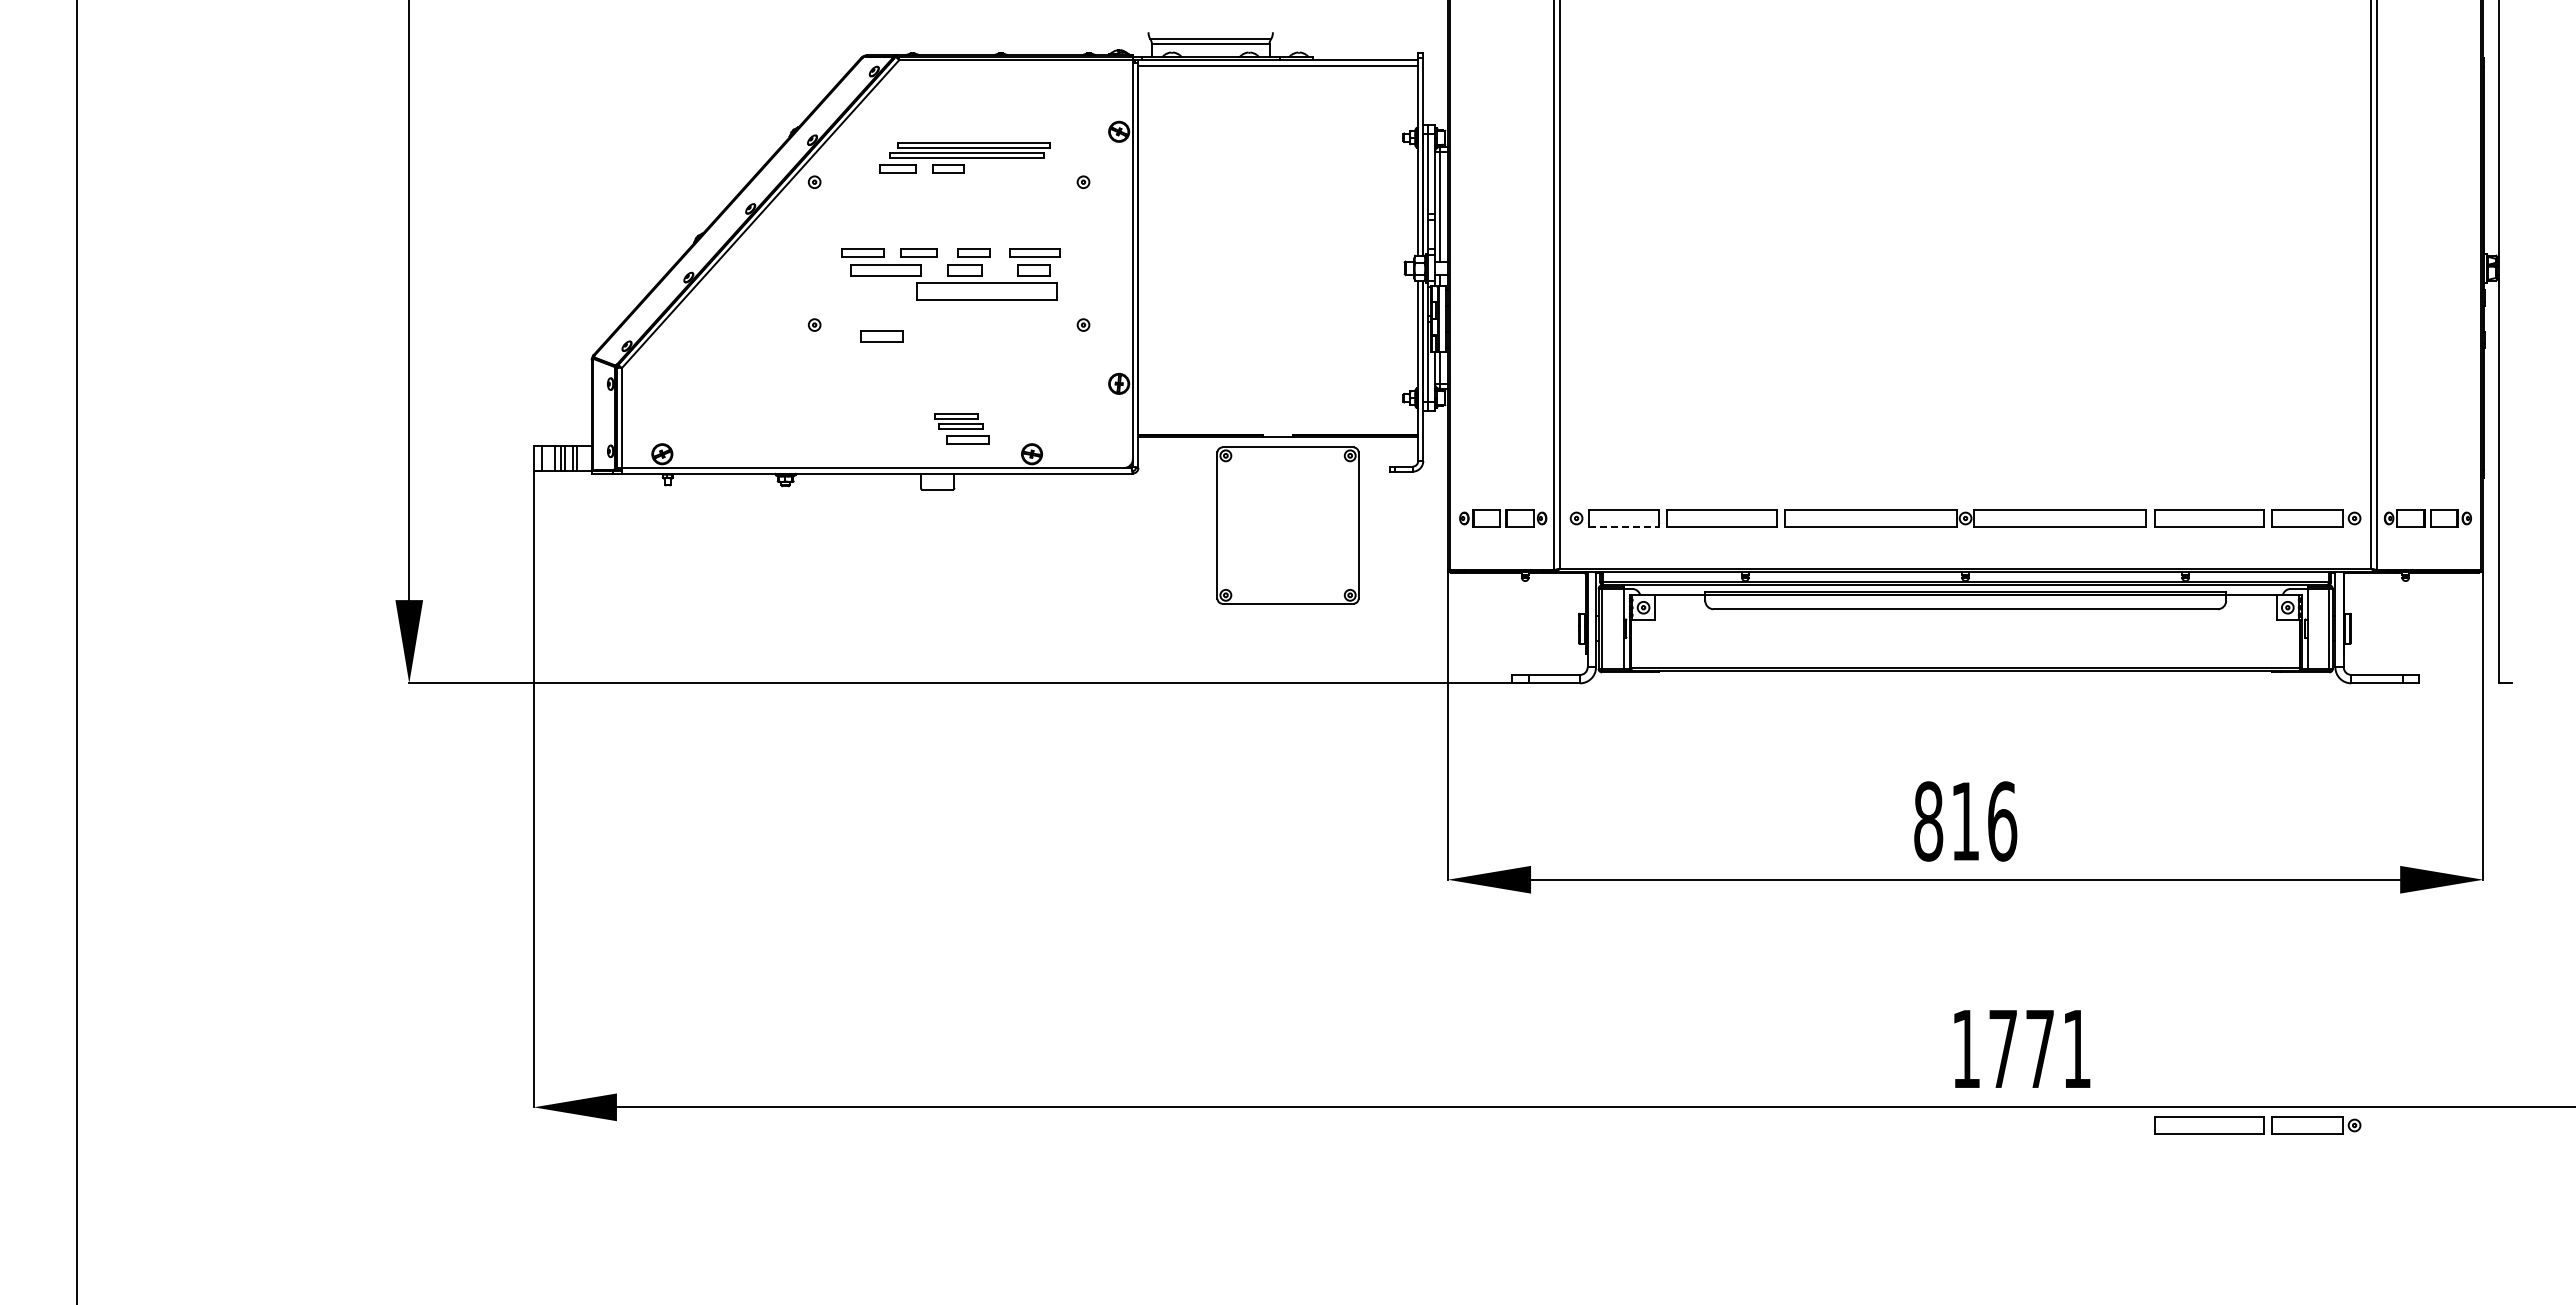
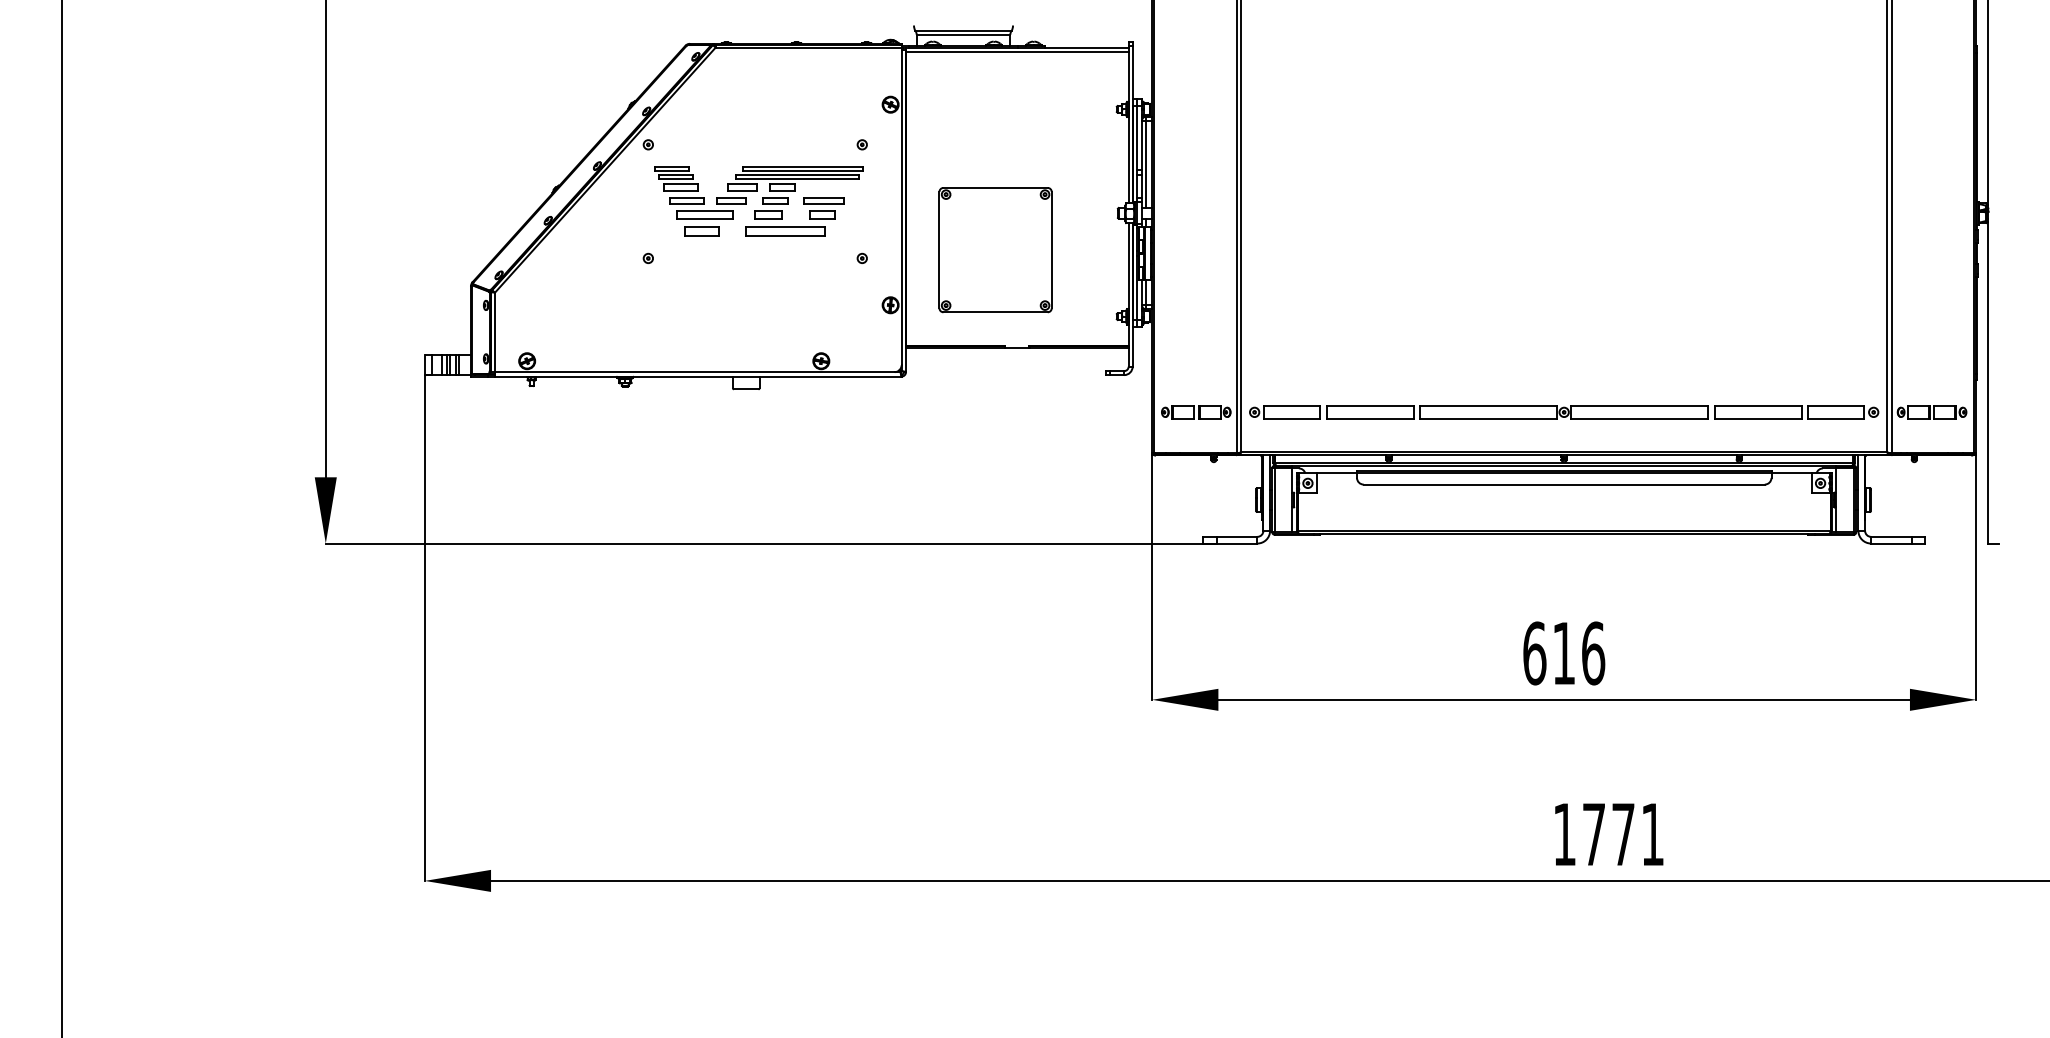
part: (964, 157) -> (795, 178), moved
part: (986, 291) -> (785, 231), size x0.71
part: (881, 336) -> (701, 231), moved
part: (961, 428) -> (676, 178), moved
part: (1287, 525) -> (995, 250), moved
line: (1624, 526) -> (1292, 418), dashed -> solid
text: (1928, 821) -> (1534, 653), 816 -> 616
part: (2257, 1125) -> (1796, 895), removed

